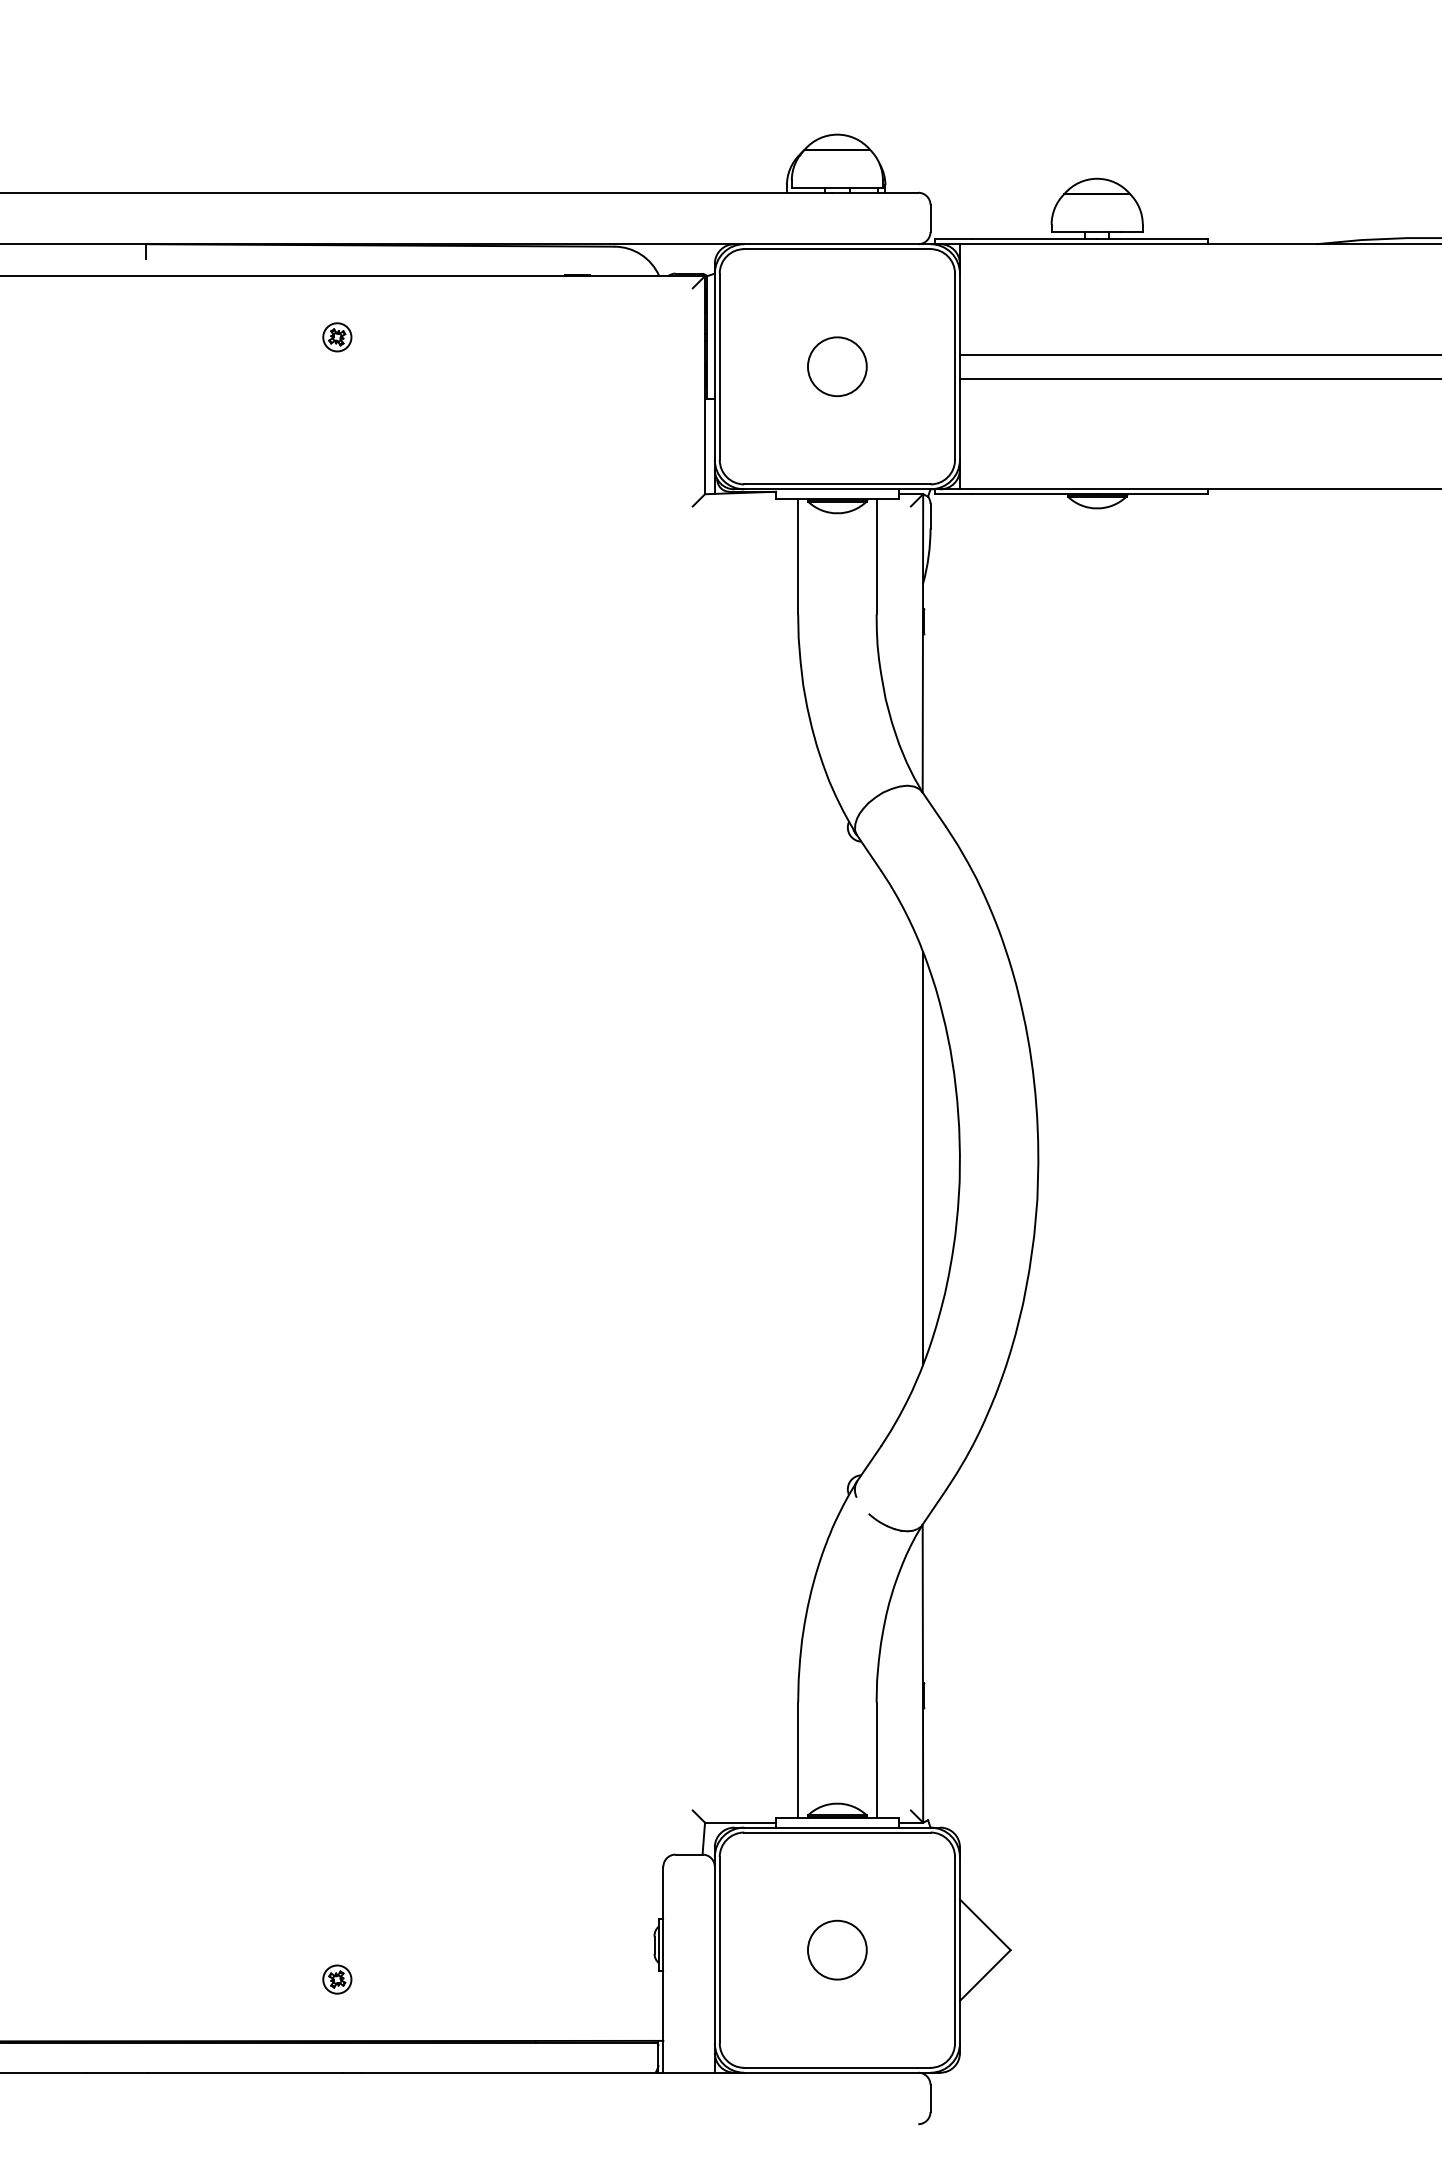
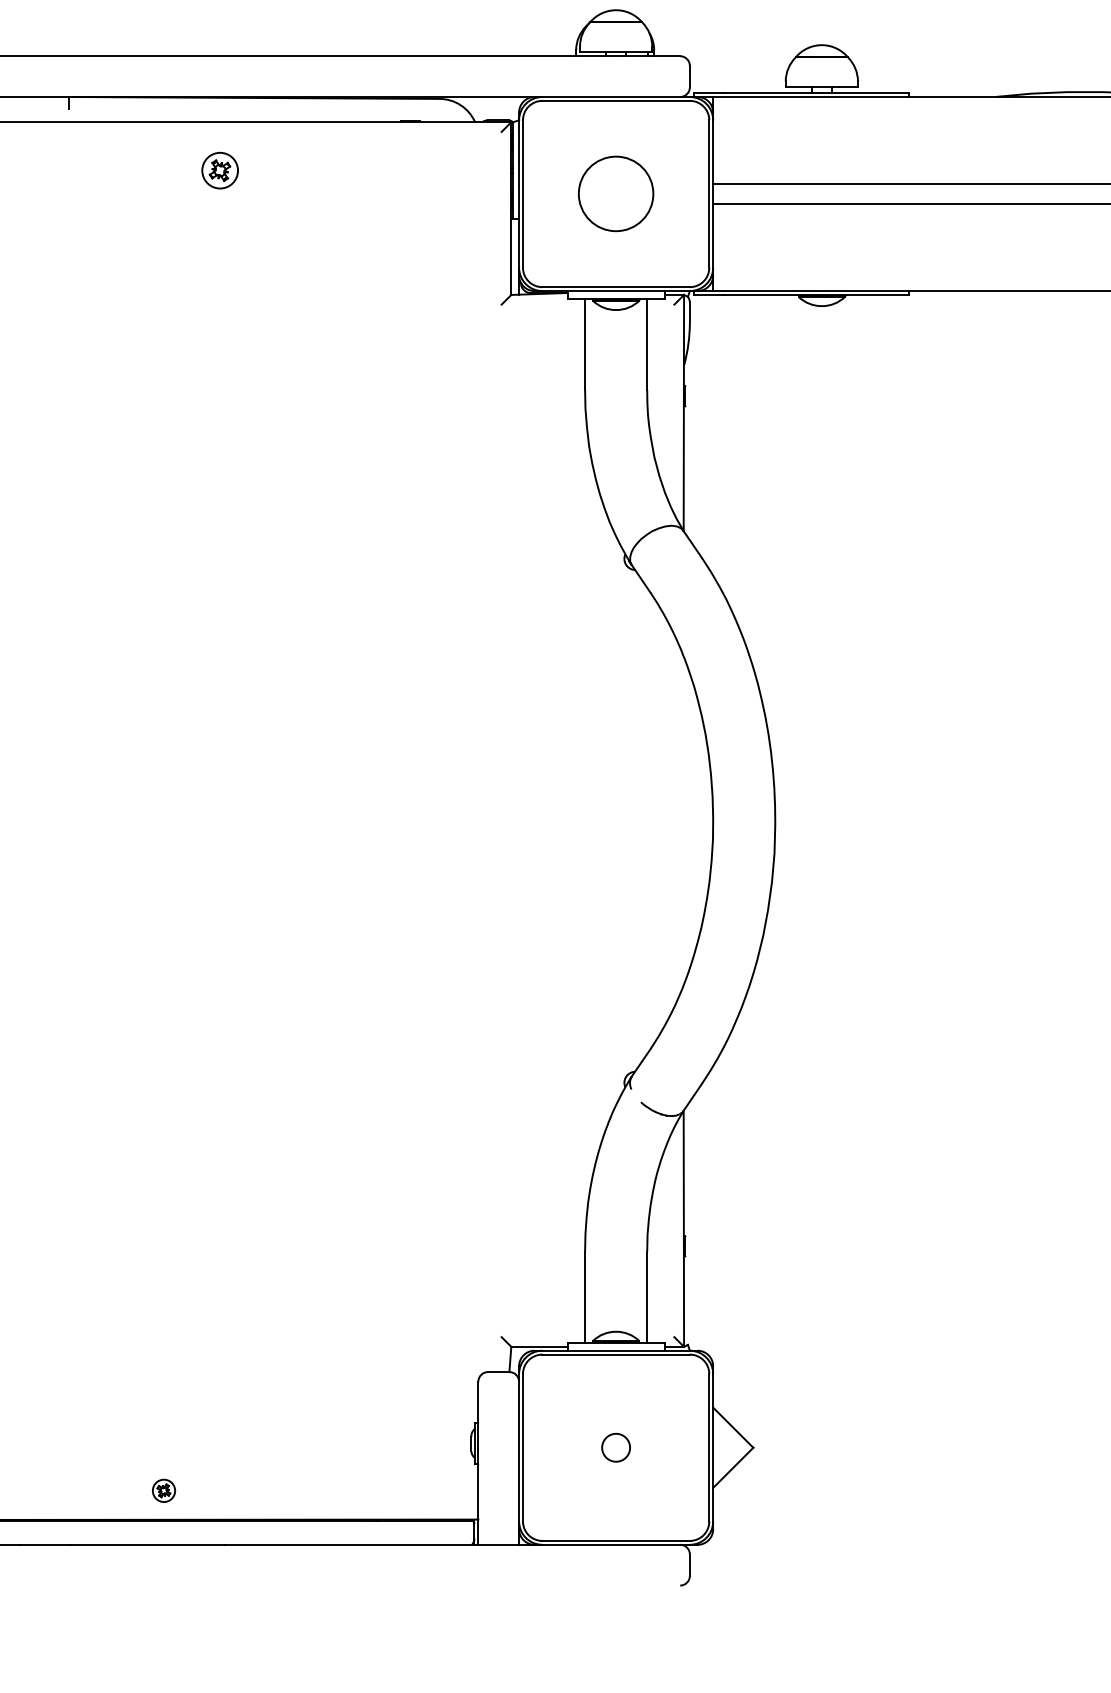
part: (337, 337) -> (220, 170), size x1.6
circle: (837, 366) -> (616, 193), size x1.6
line: (923, 1158) -> (684, 820), removed
circle: (836, 1949) -> (615, 1447), size x0.6
part: (337, 1979) -> (164, 1490), moved

